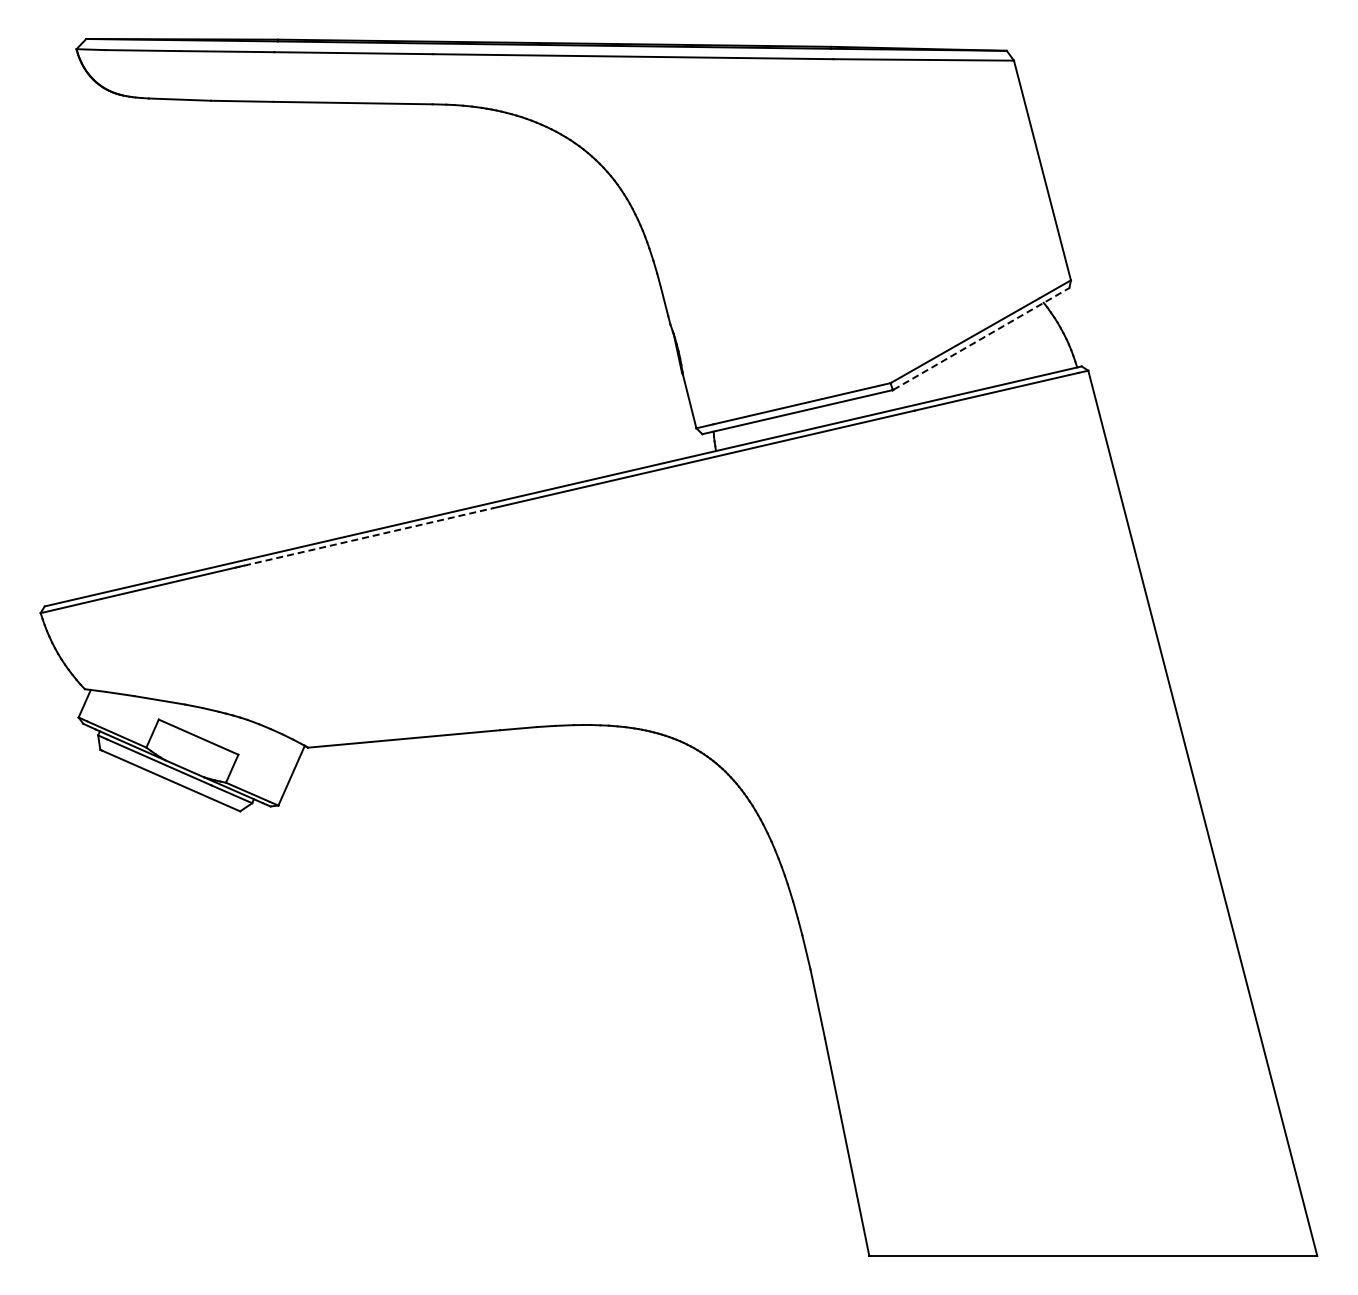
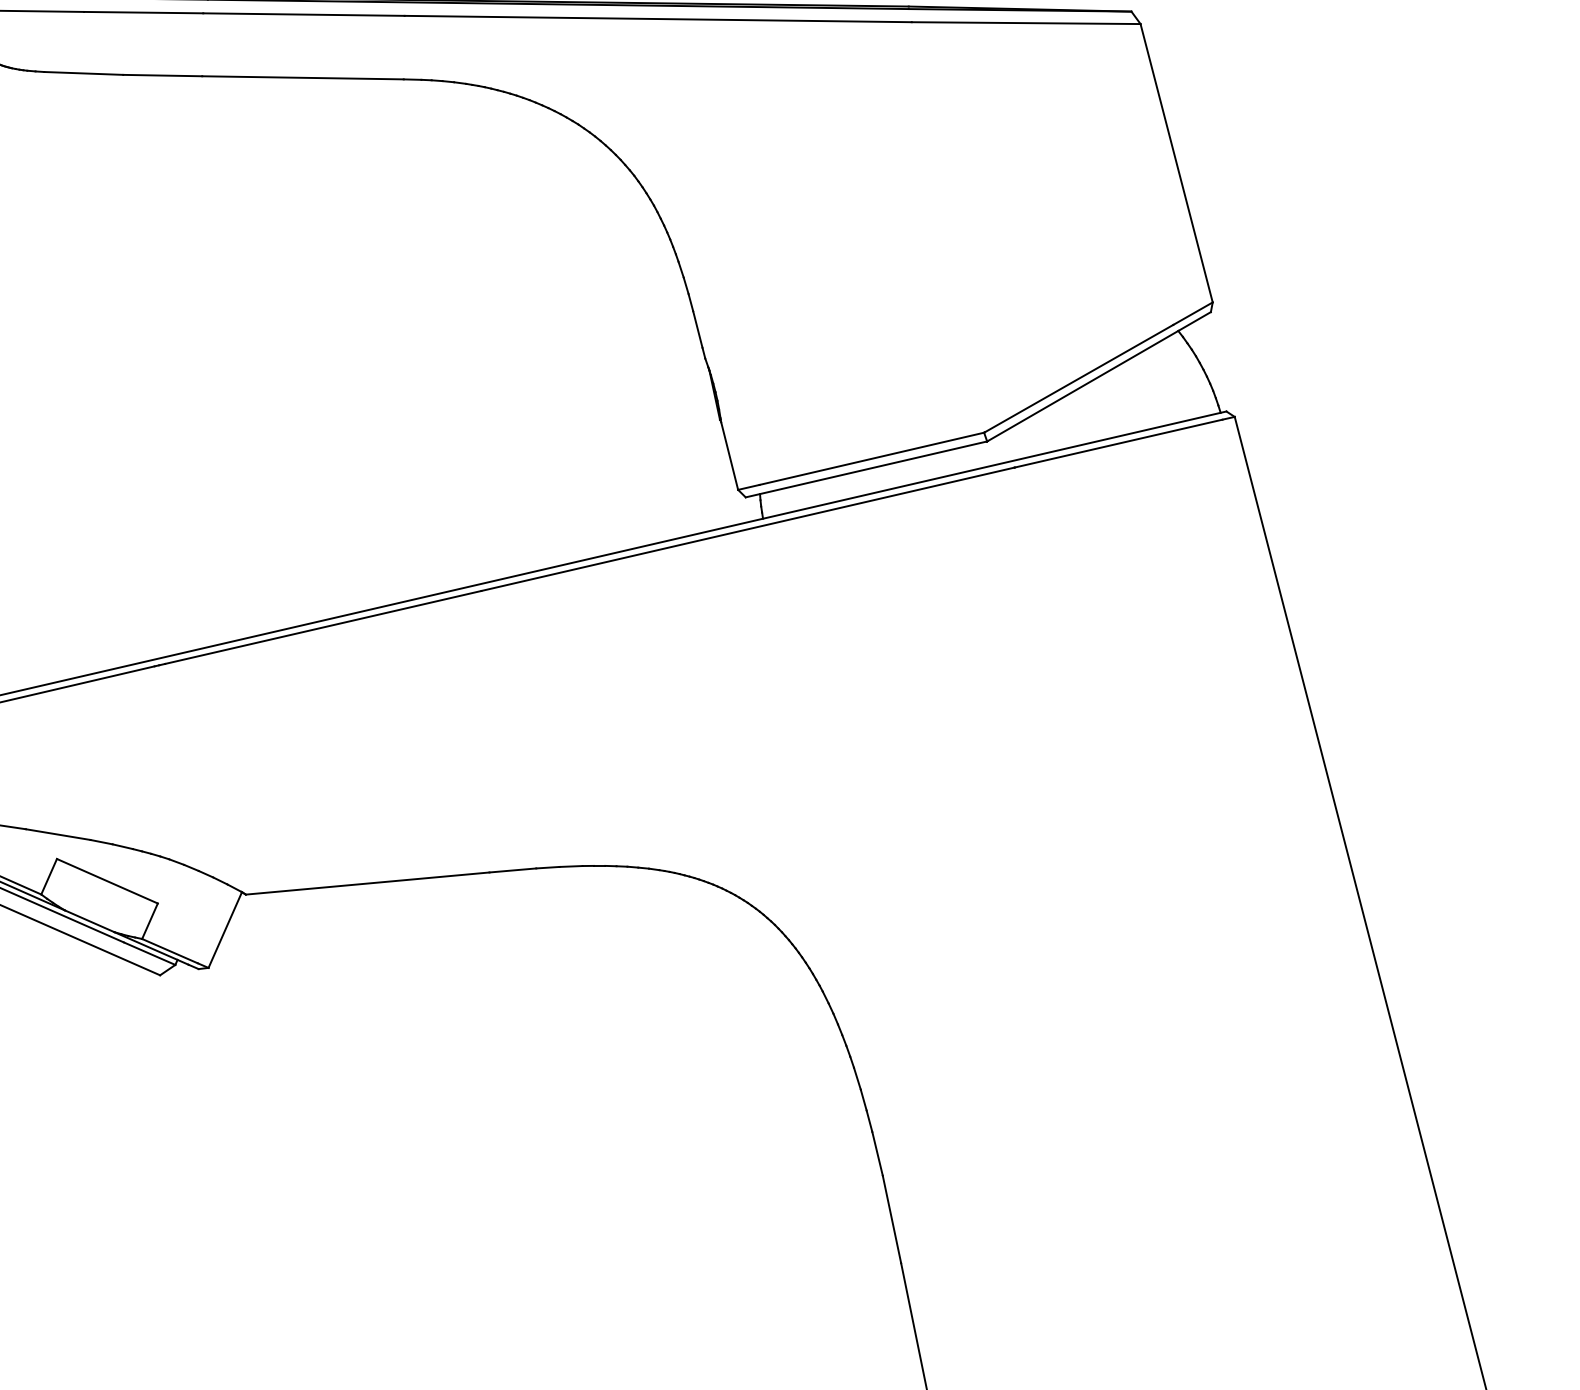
line: (981, 338) -> (1099, 376), dashed -> solid
line: (369, 536) -> (323, 626), dashed -> solid

